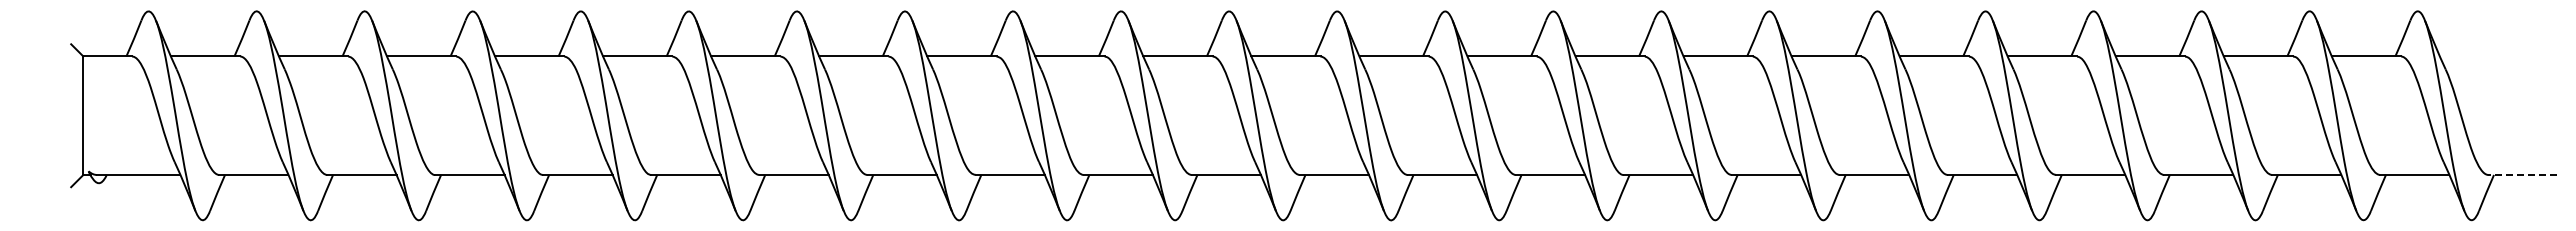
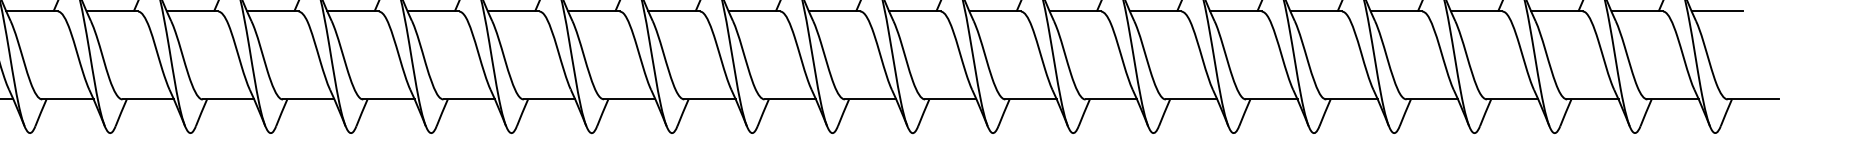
line: (2474, 56) -> (1717, 11), added
line: (2522, 174) -> (1753, 99), dashed -> solid

